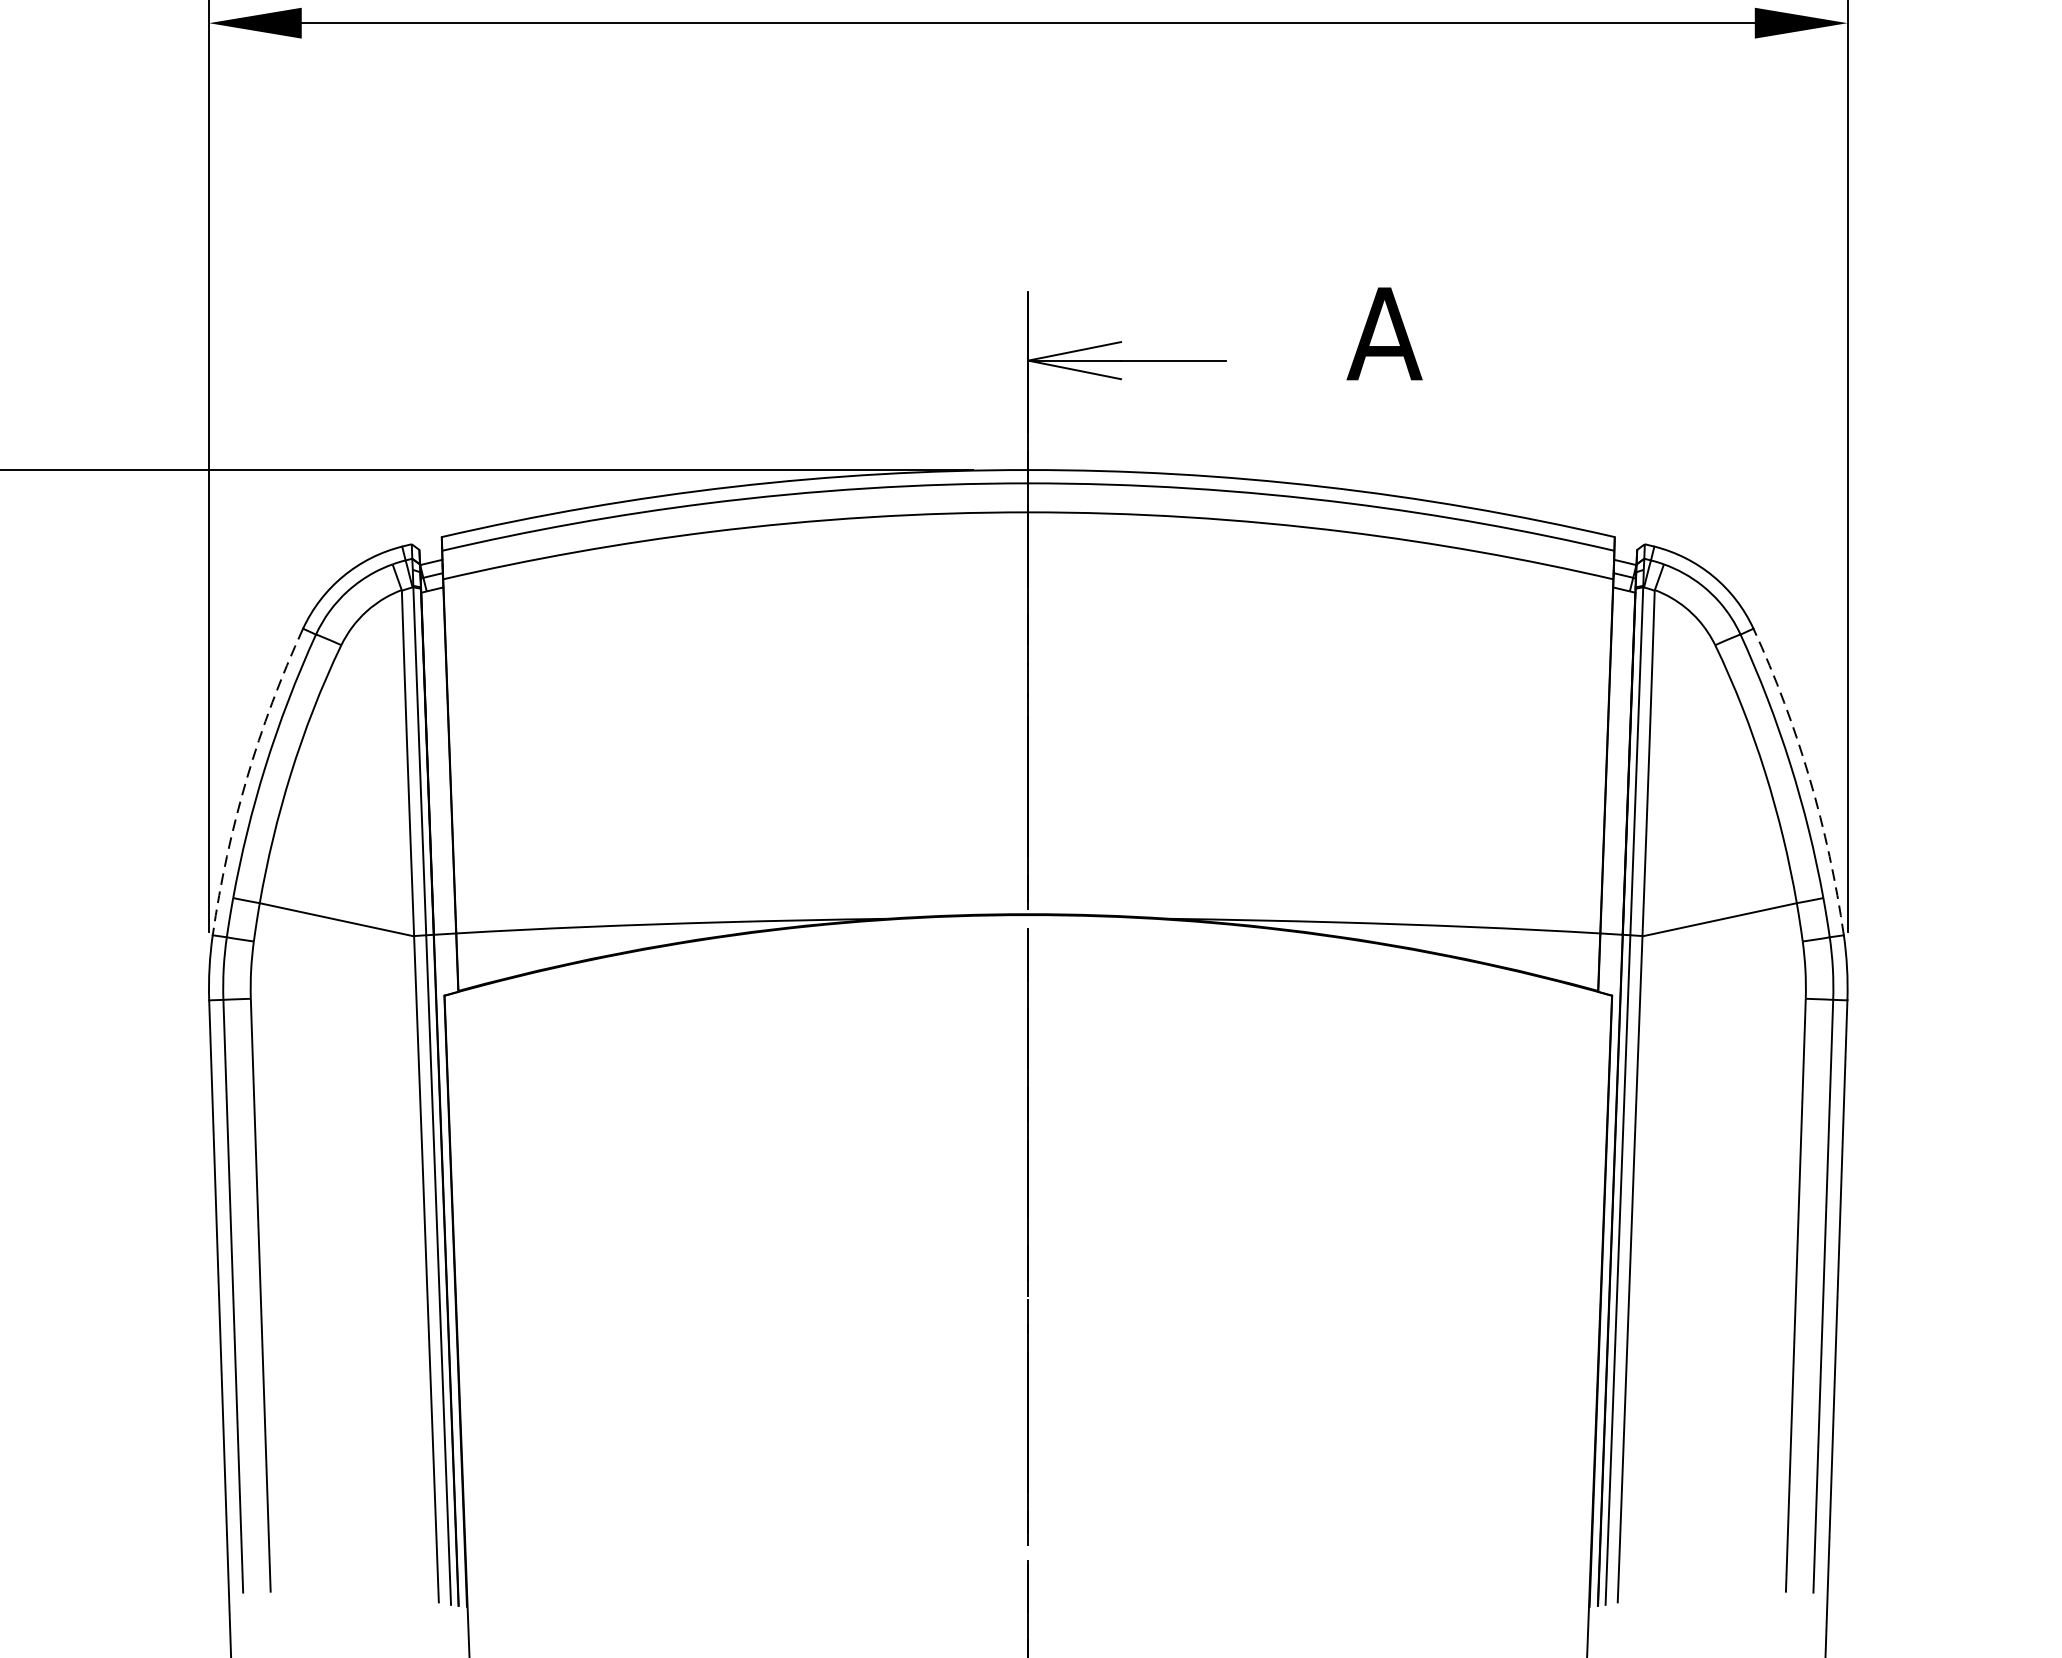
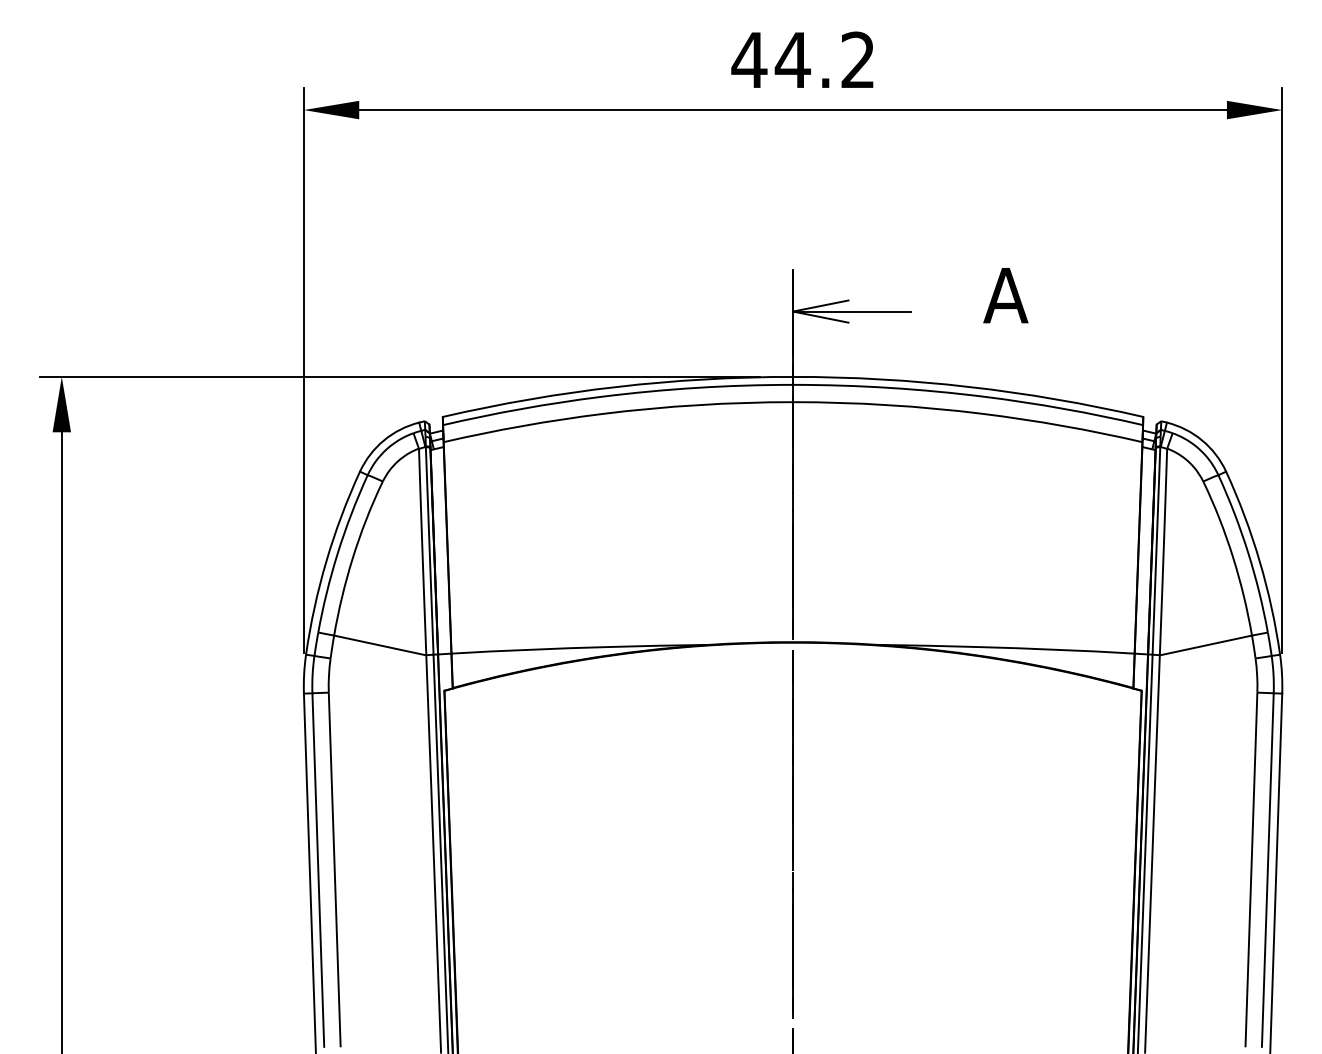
arc: (246, 779) -> (326, 561), dashed -> solid
arc: (1809, 779) -> (1259, 561), dashed -> solid

